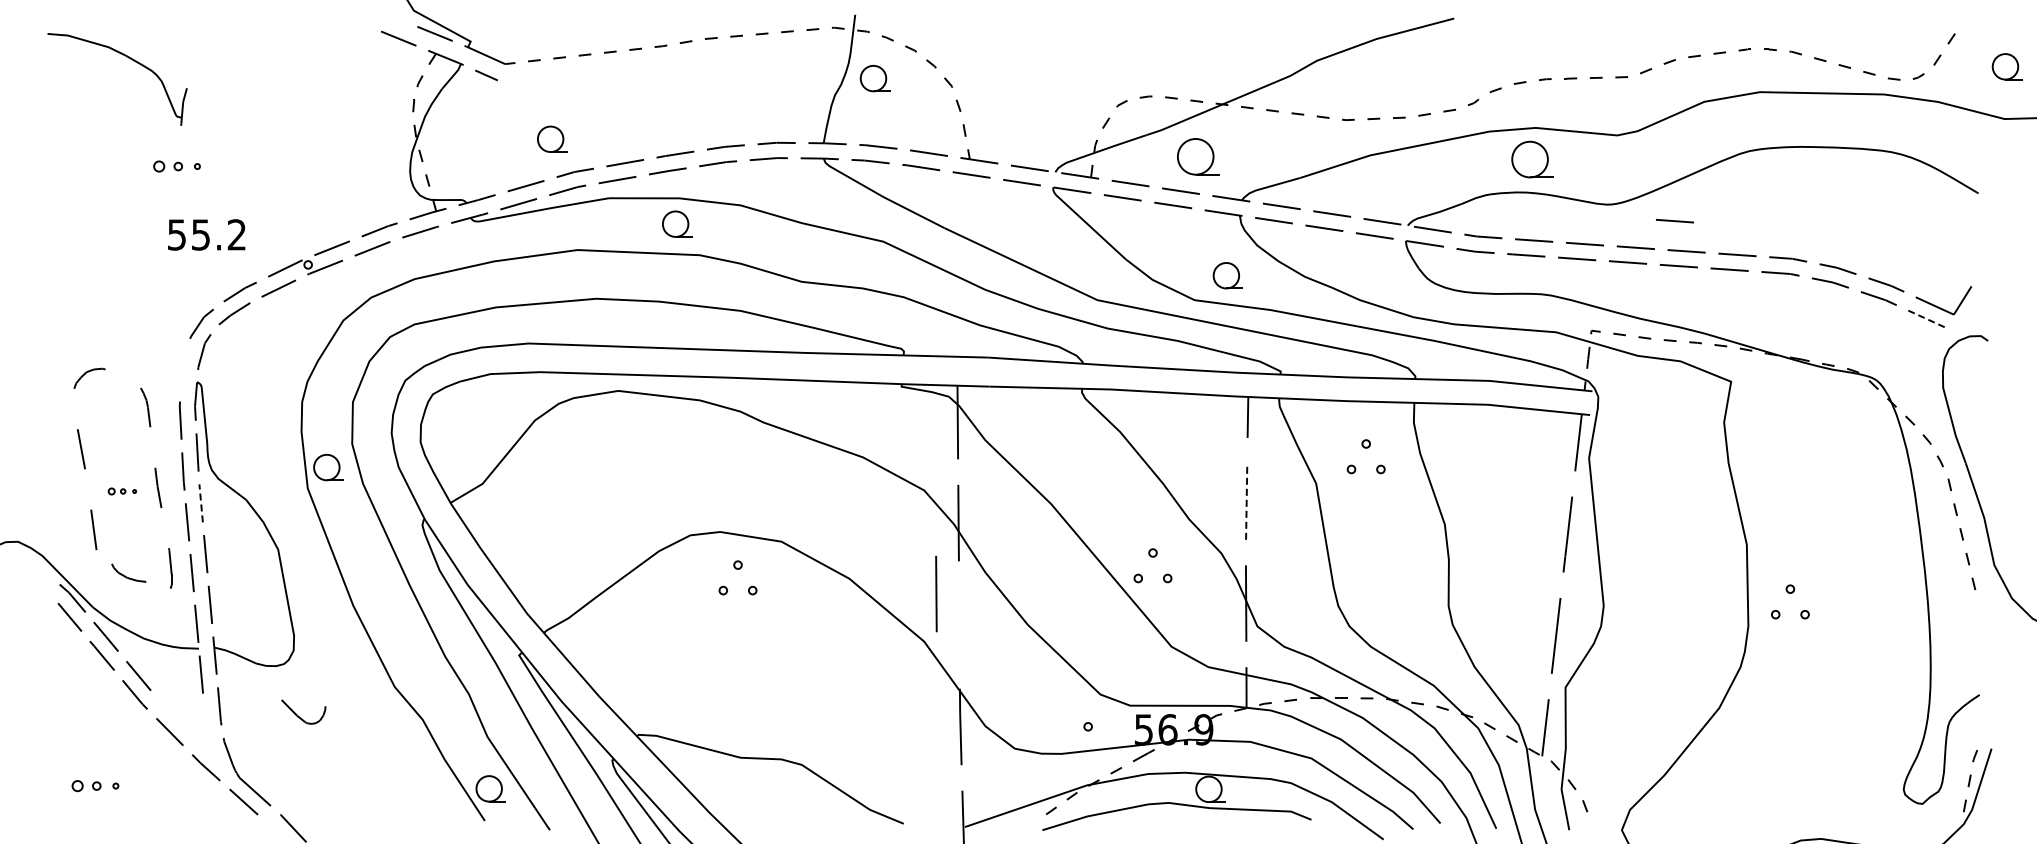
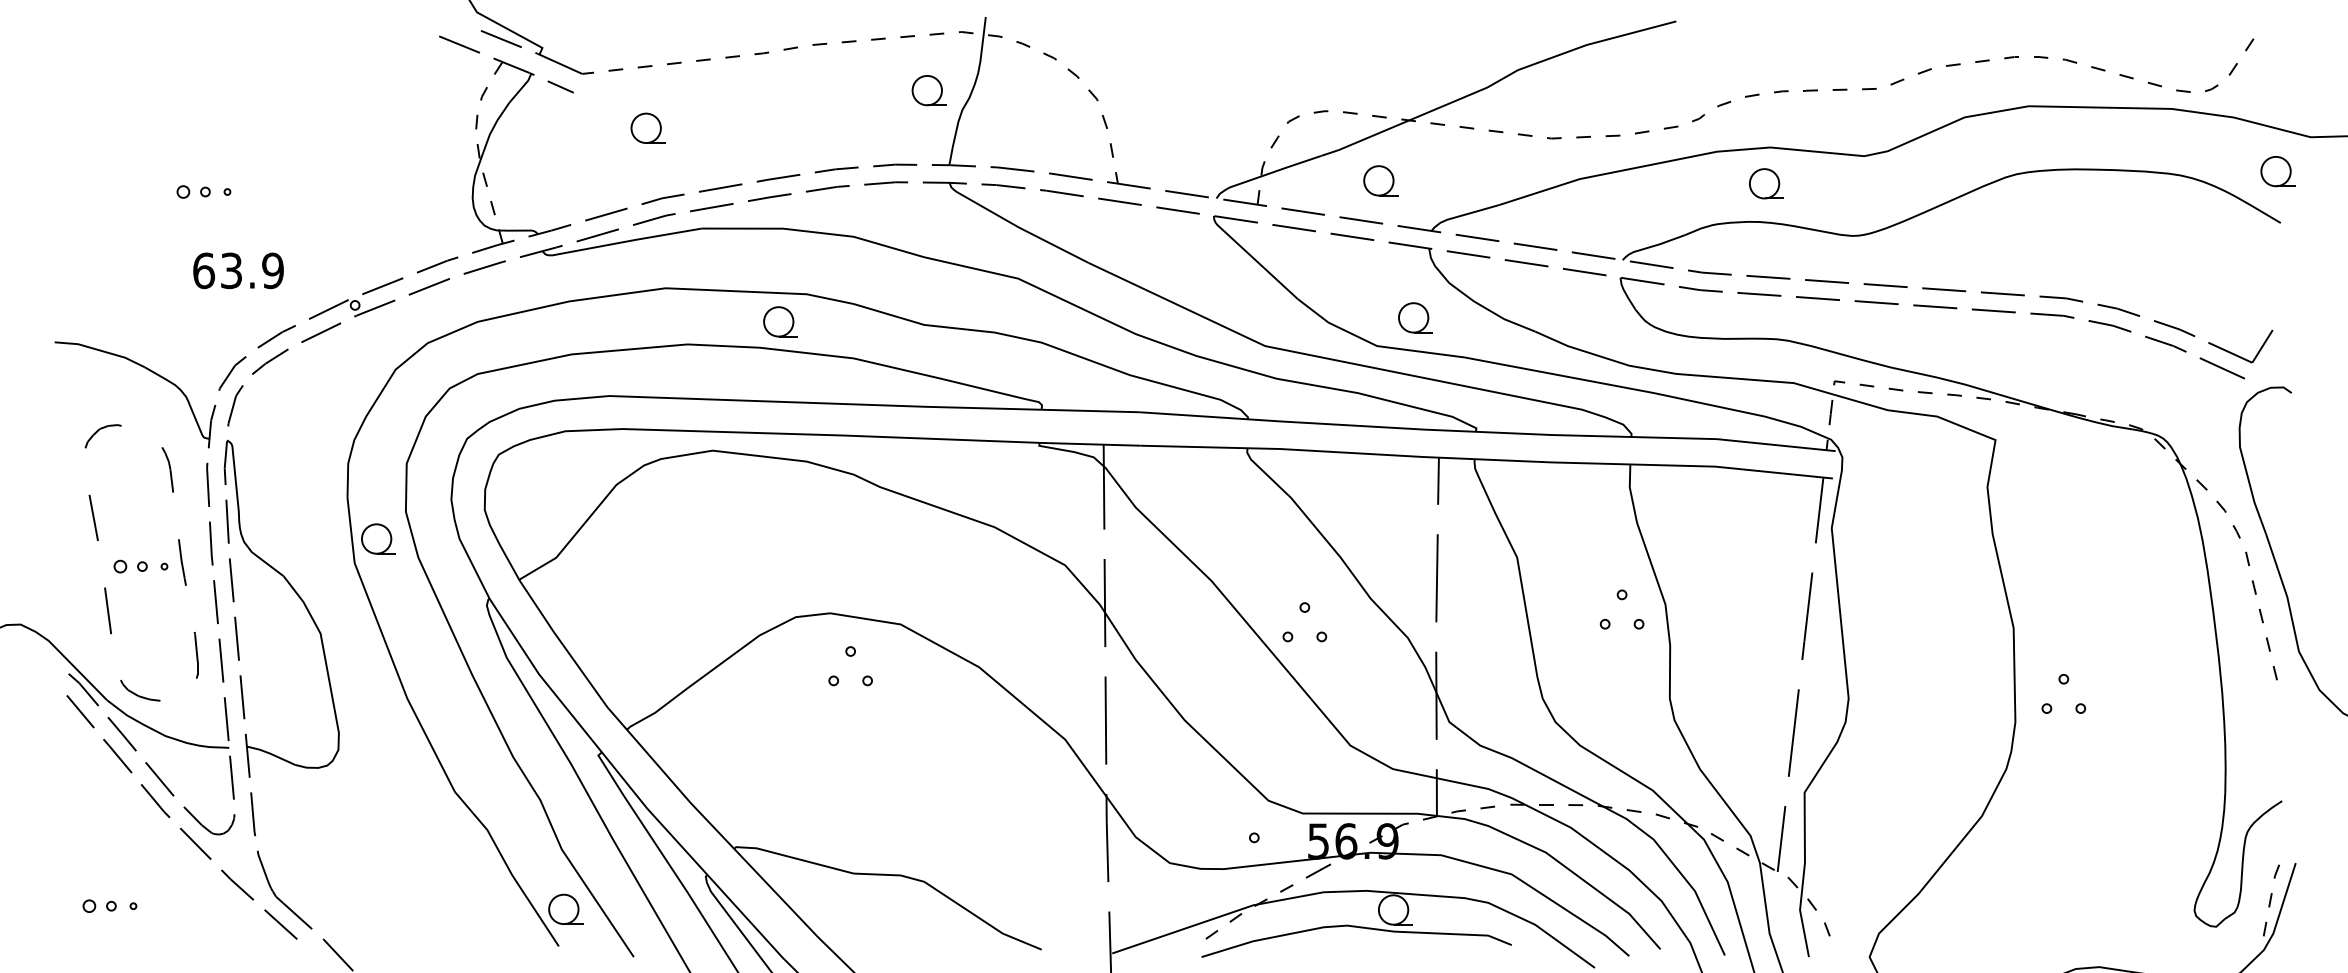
part: (128, 58) -> (148, 370), moved
part: (2006, 66) -> (2277, 171), moved
part: (874, 78) -> (928, 90), moved
part: (552, 138) -> (648, 127), moved
part: (1197, 156) -> (1380, 180), size x0.71
part: (1532, 158) -> (1766, 182), size x0.71
line: (1674, 220) -> (1930, 254), removed
part: (677, 223) -> (780, 321), moved
text: (206, 234) -> (237, 270), 55.2 -> 63.9
line: (1927, 319) -> (2221, 368), dashed -> solid
part: (1365, 448) -> (1621, 600), moved
part: (122, 491) -> (141, 566), size x1.67
line: (1246, 501) -> (1436, 578), dashed -> solid
line: (201, 502) -> (232, 579), dashed -> solid
part: (1152, 557) -> (1304, 612), moved
part: (128, 572) -> (139, 689), moved
line: (936, 593) -> (1105, 719), moved
part: (298, 715) -> (203, 824), moved

